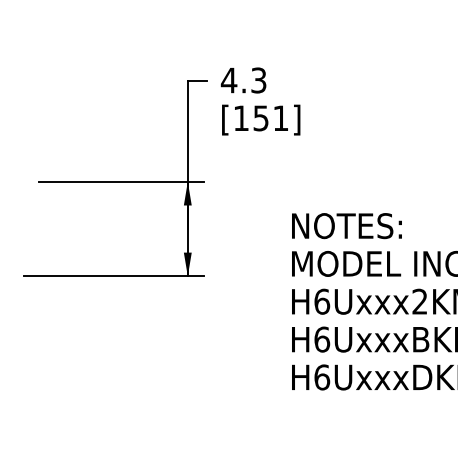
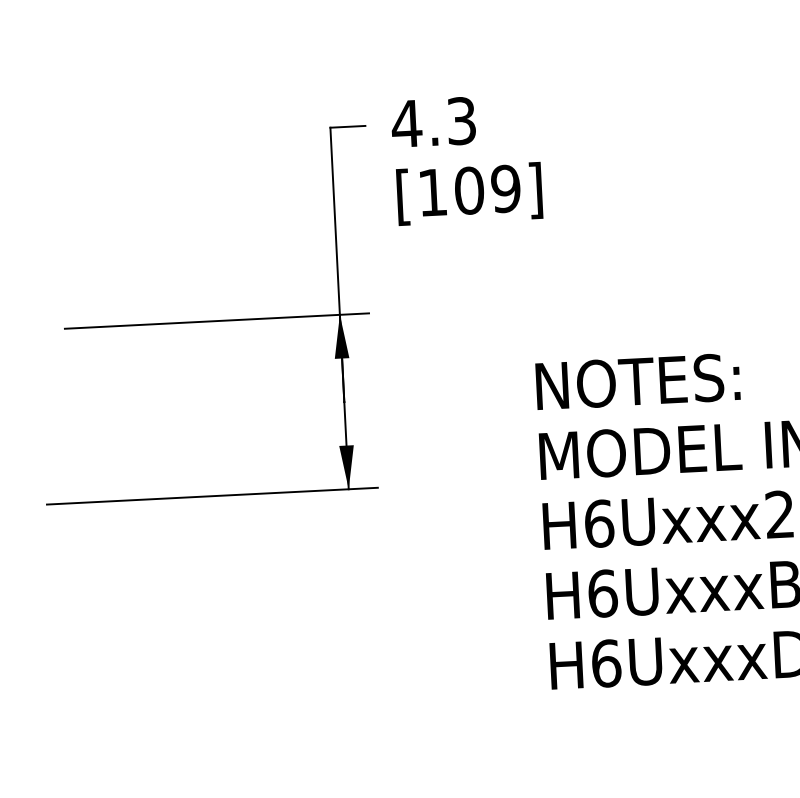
text: (270, 118) -> (486, 190), [151] -> [109]

